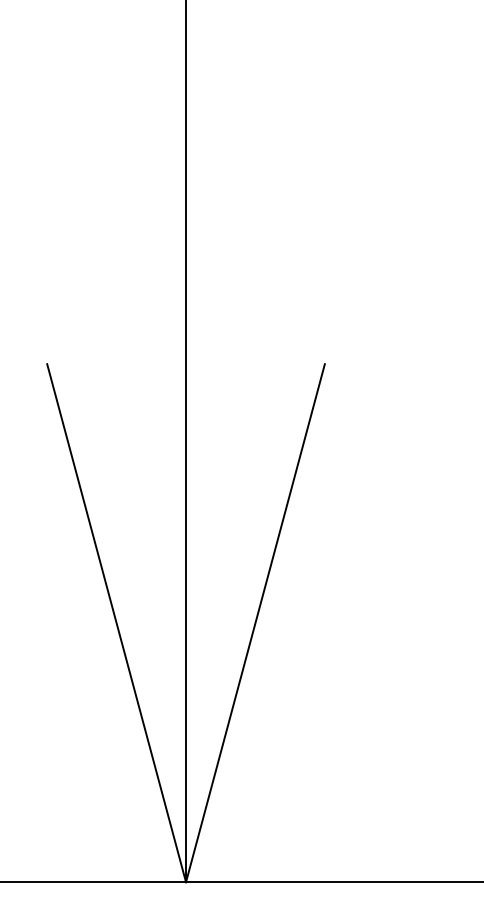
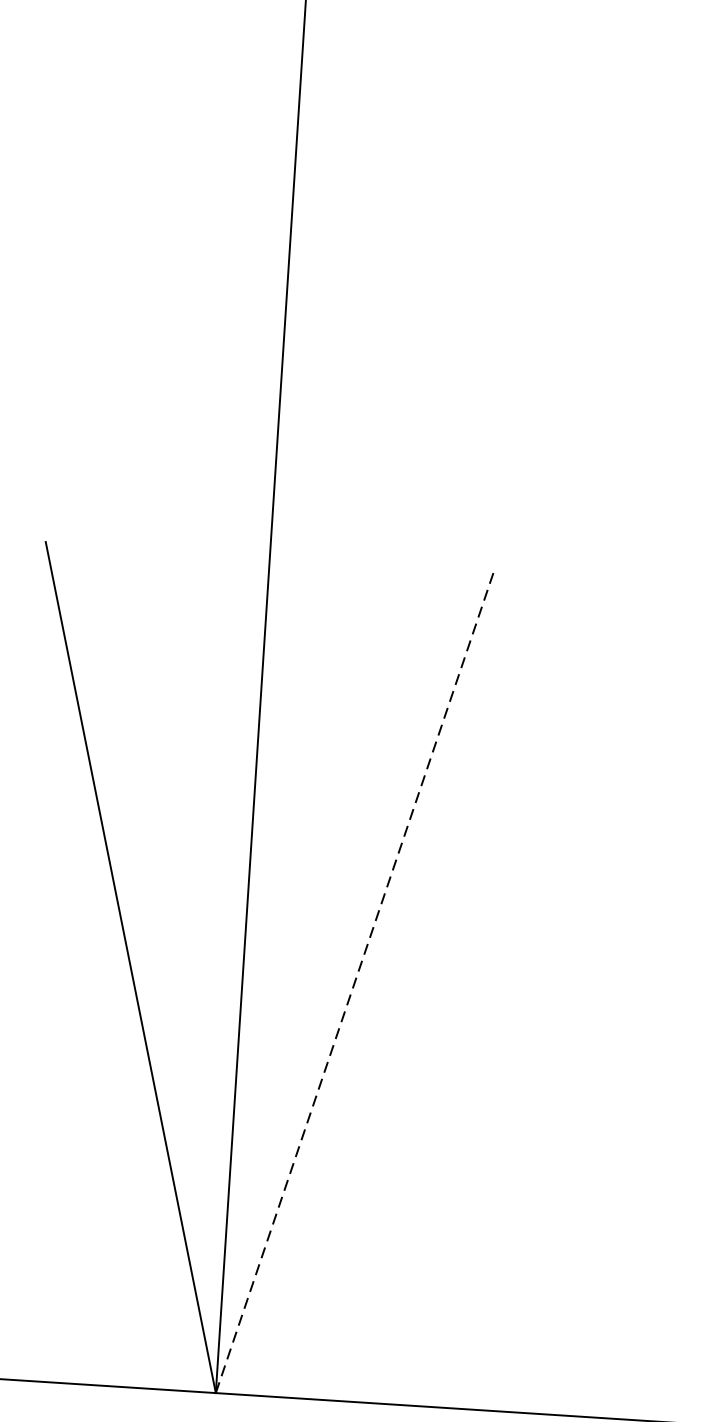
line: (255, 622) -> (355, 980), solid -> dashed

